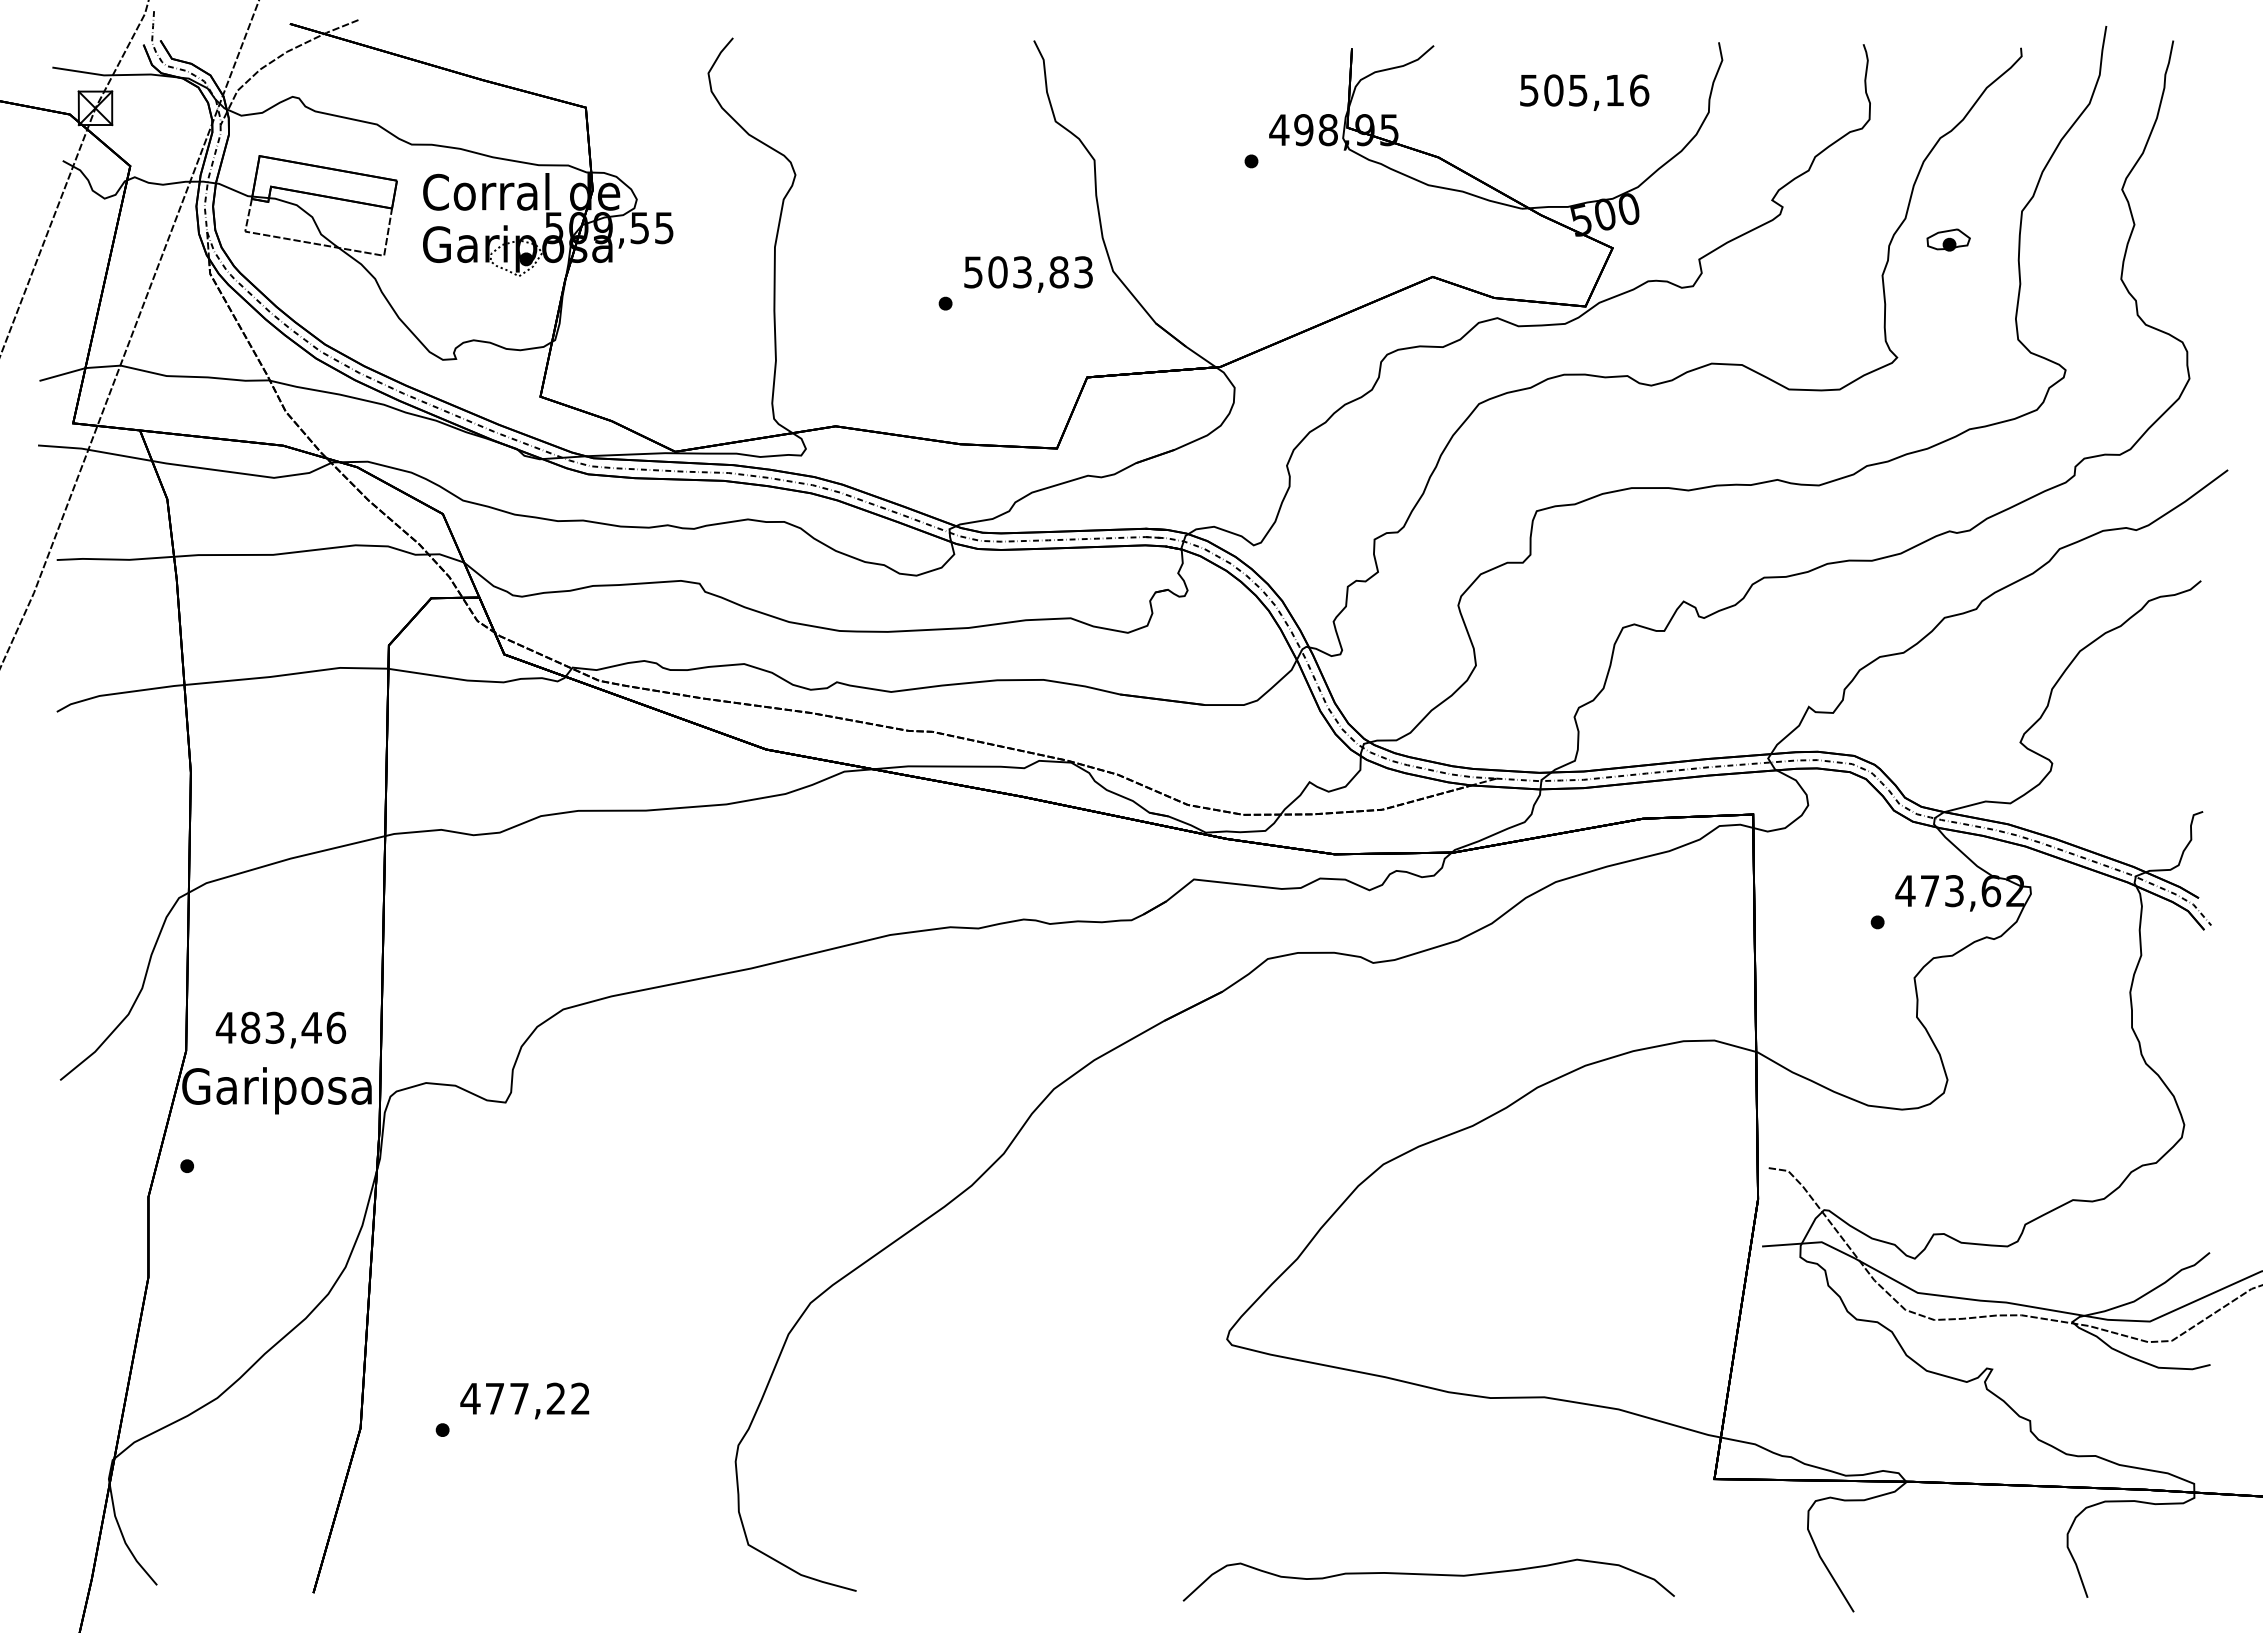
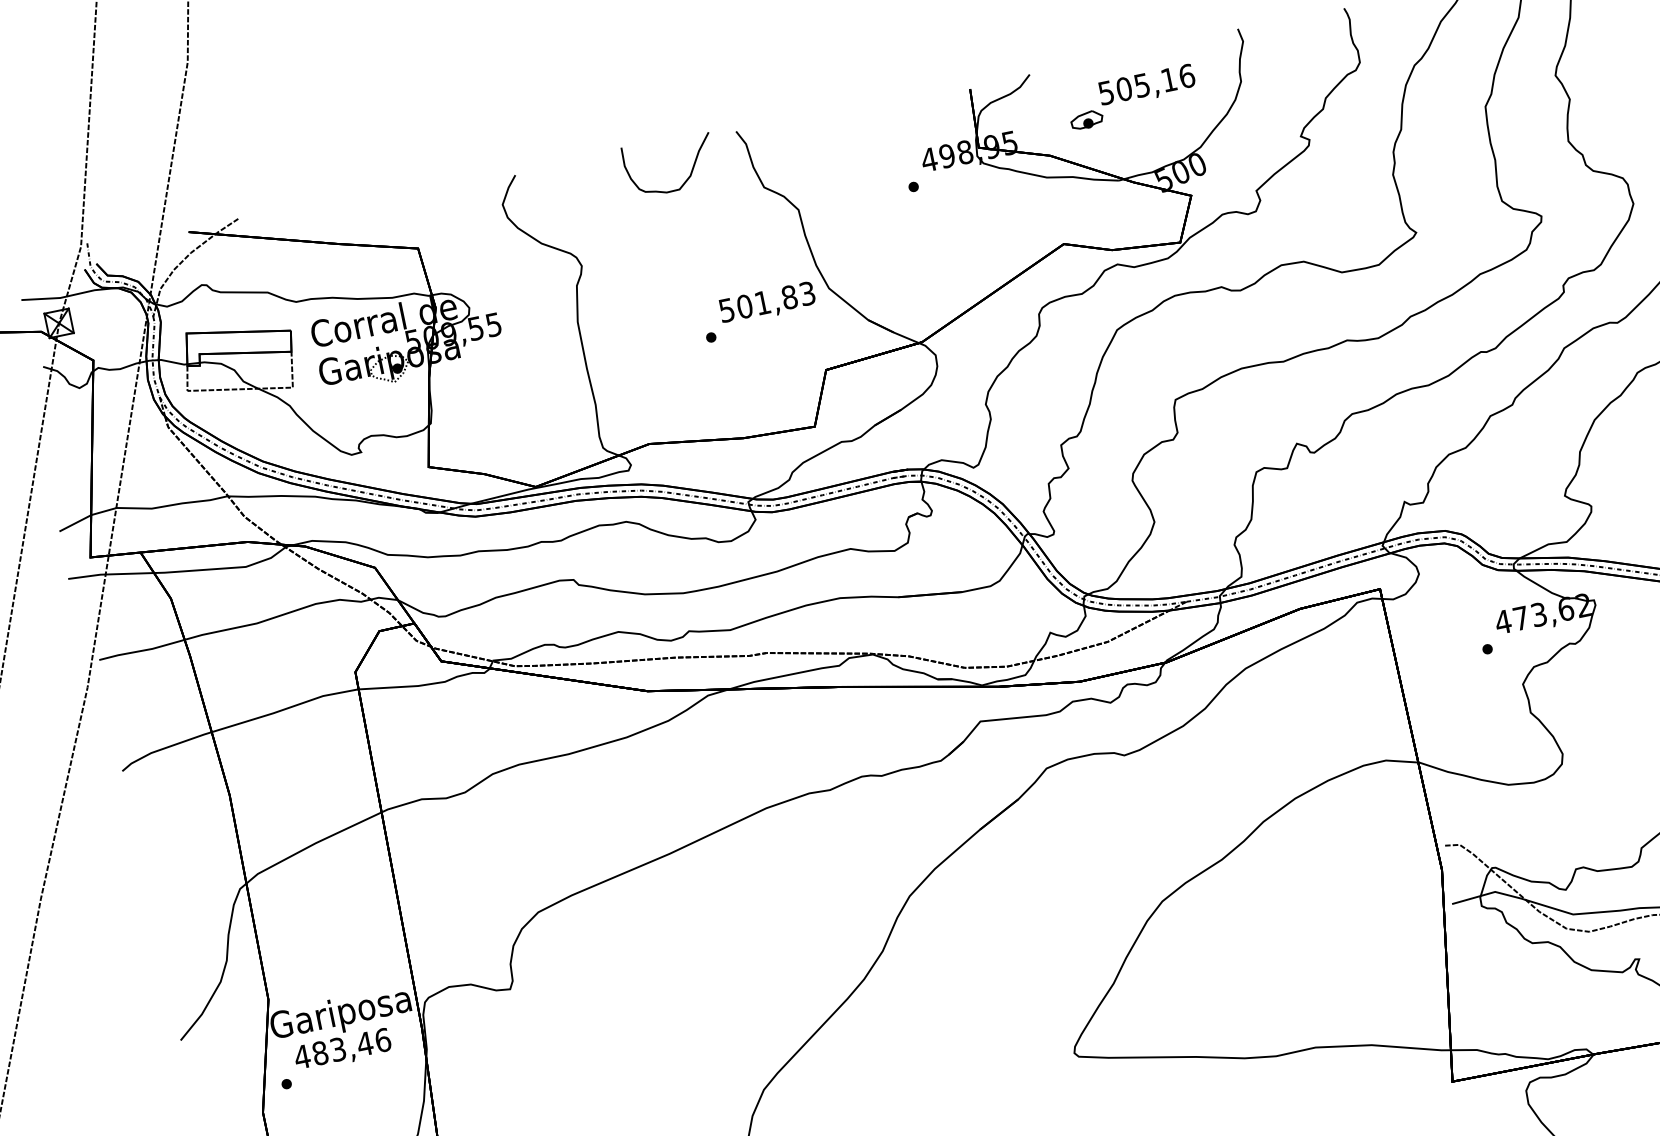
curve: (956, 89) -> (686, 179), added
part: (1948, 239) -> (1086, 119), moved
text: (1022, 272) -> (762, 303), 503,83 -> 501,83
text: (280, 1029) -> (342, 1049), moved

